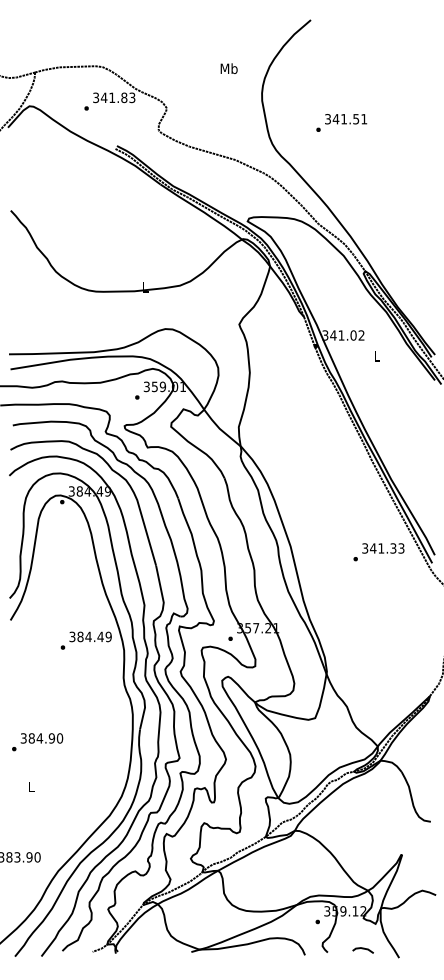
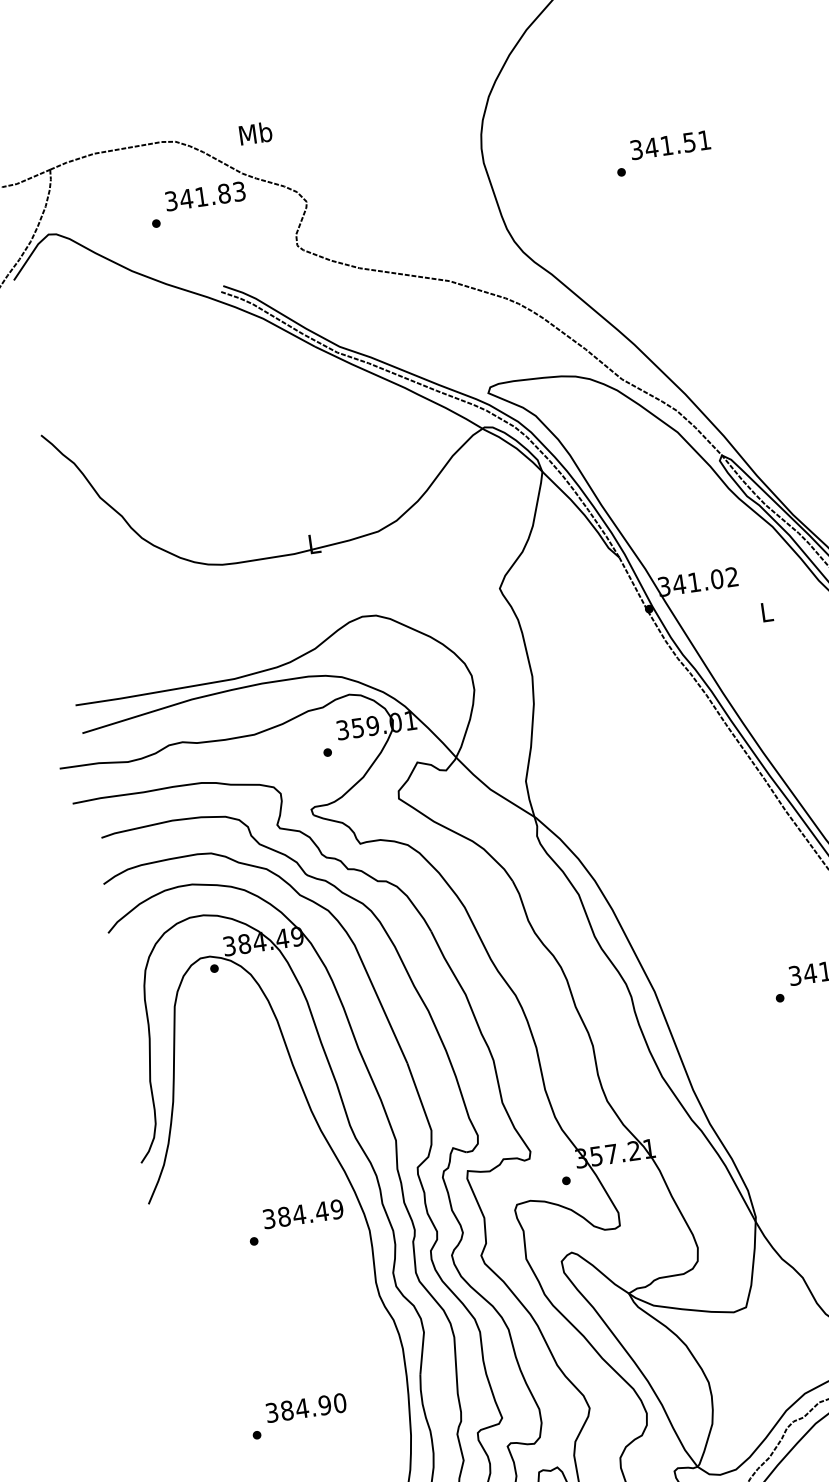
text: (228, 68) -> (254, 133), moved
text: (341, 122) -> (662, 152), moved
text: (37, 742) -> (298, 1416), moved

